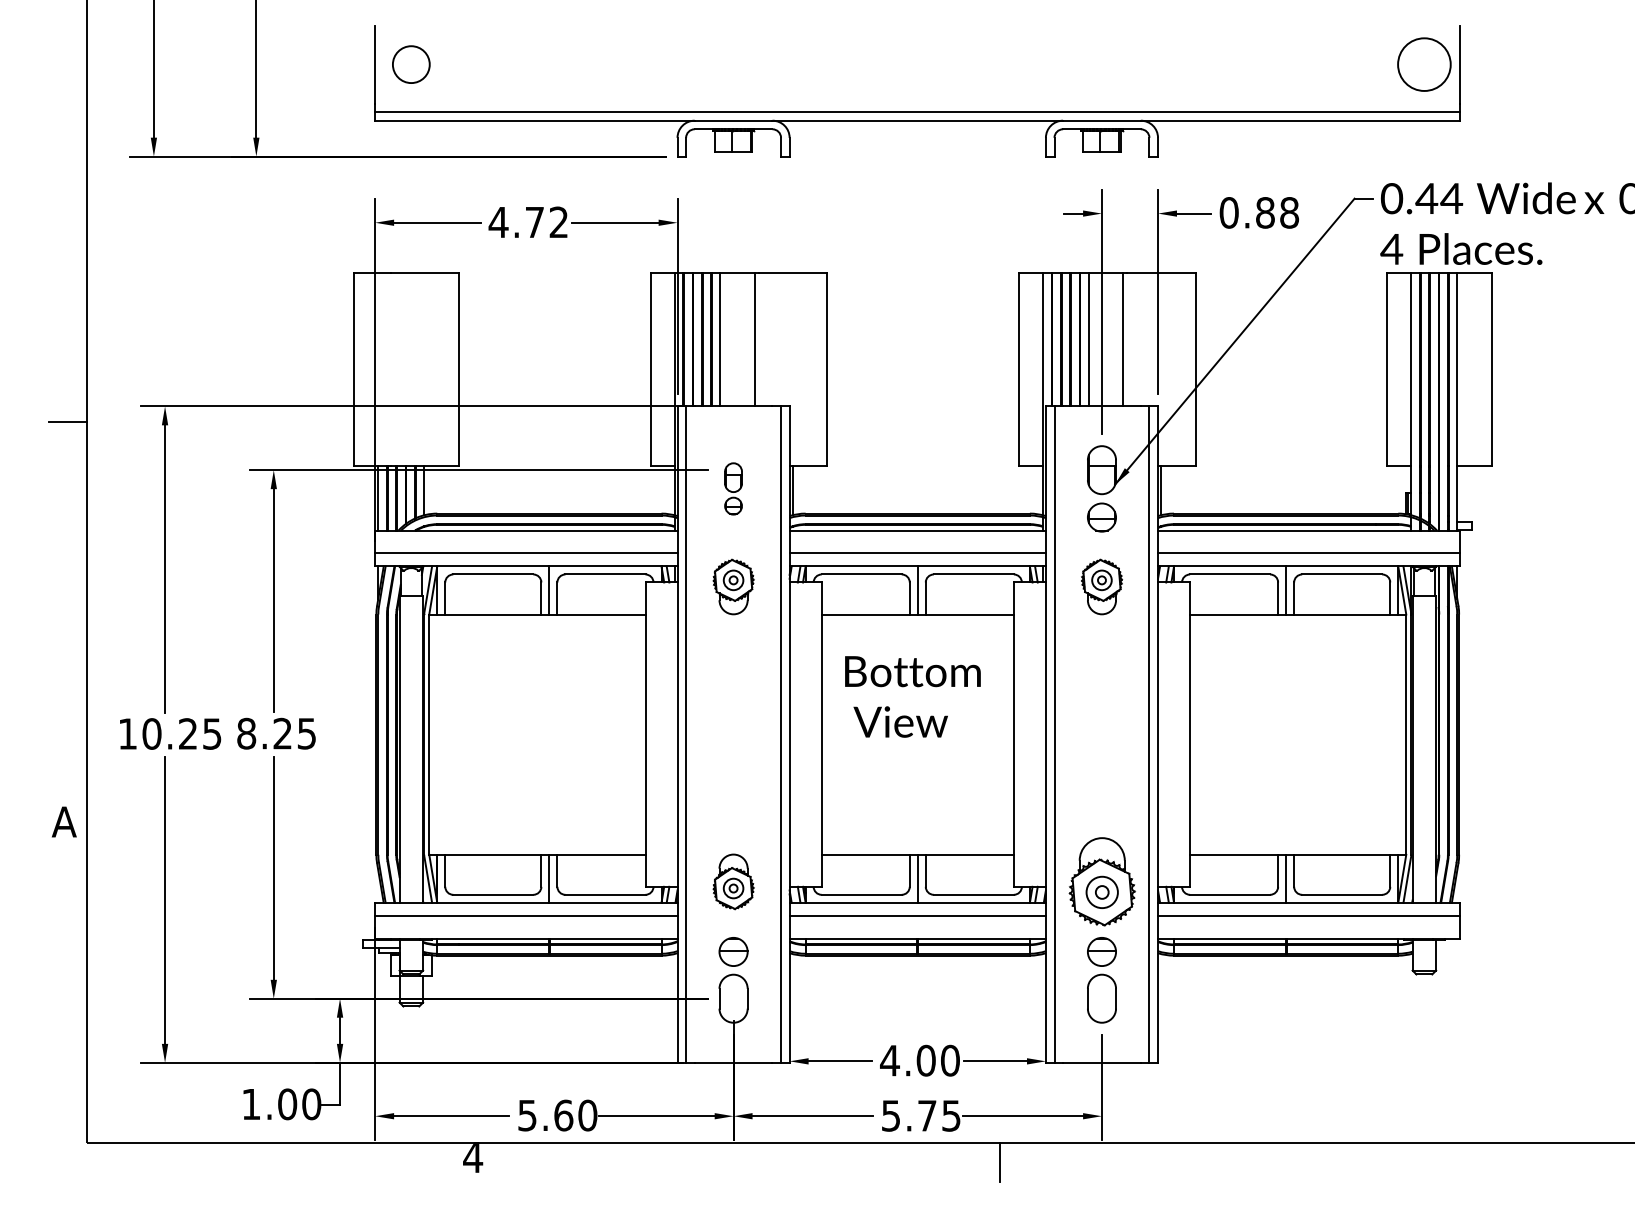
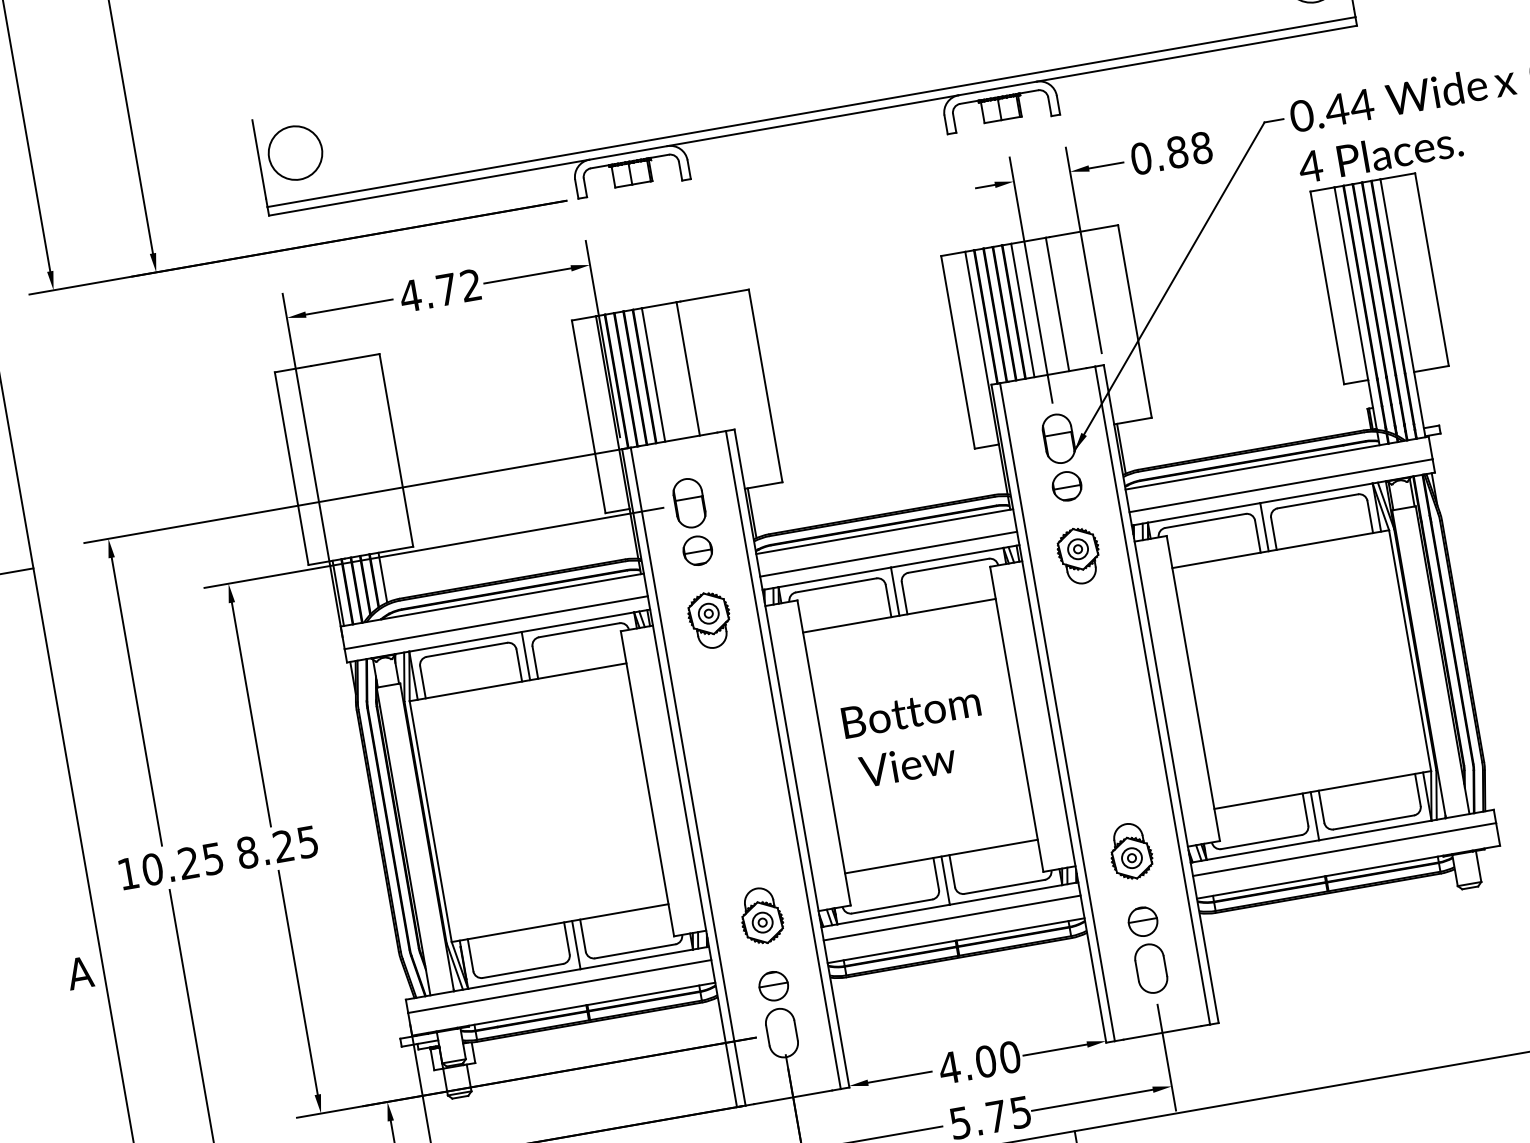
circle: (411, 64) -> (295, 152), size x1.43
part: (733, 488) -> (692, 521), size x1.67
text: (912, 696) -> (915, 736), moved
part: (1101, 881) -> (1130, 851), size x0.62

